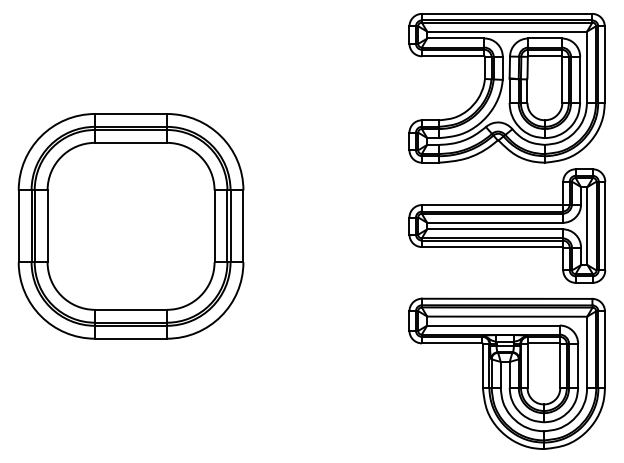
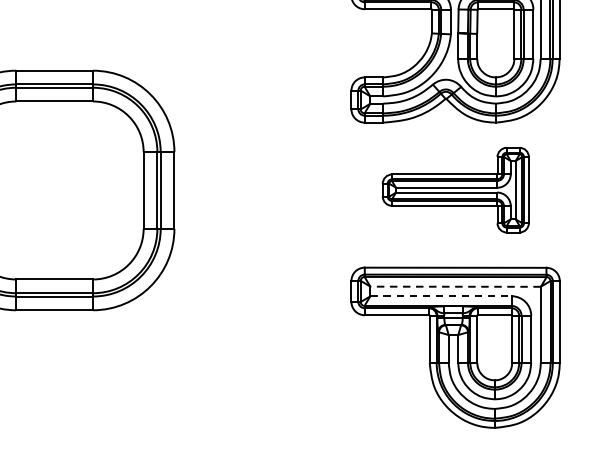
part: (507, 225) -> (455, 189), size x0.7
line: (507, 316) -> (455, 286), solid -> dashed
line: (494, 325) -> (442, 296), solid -> dashed

